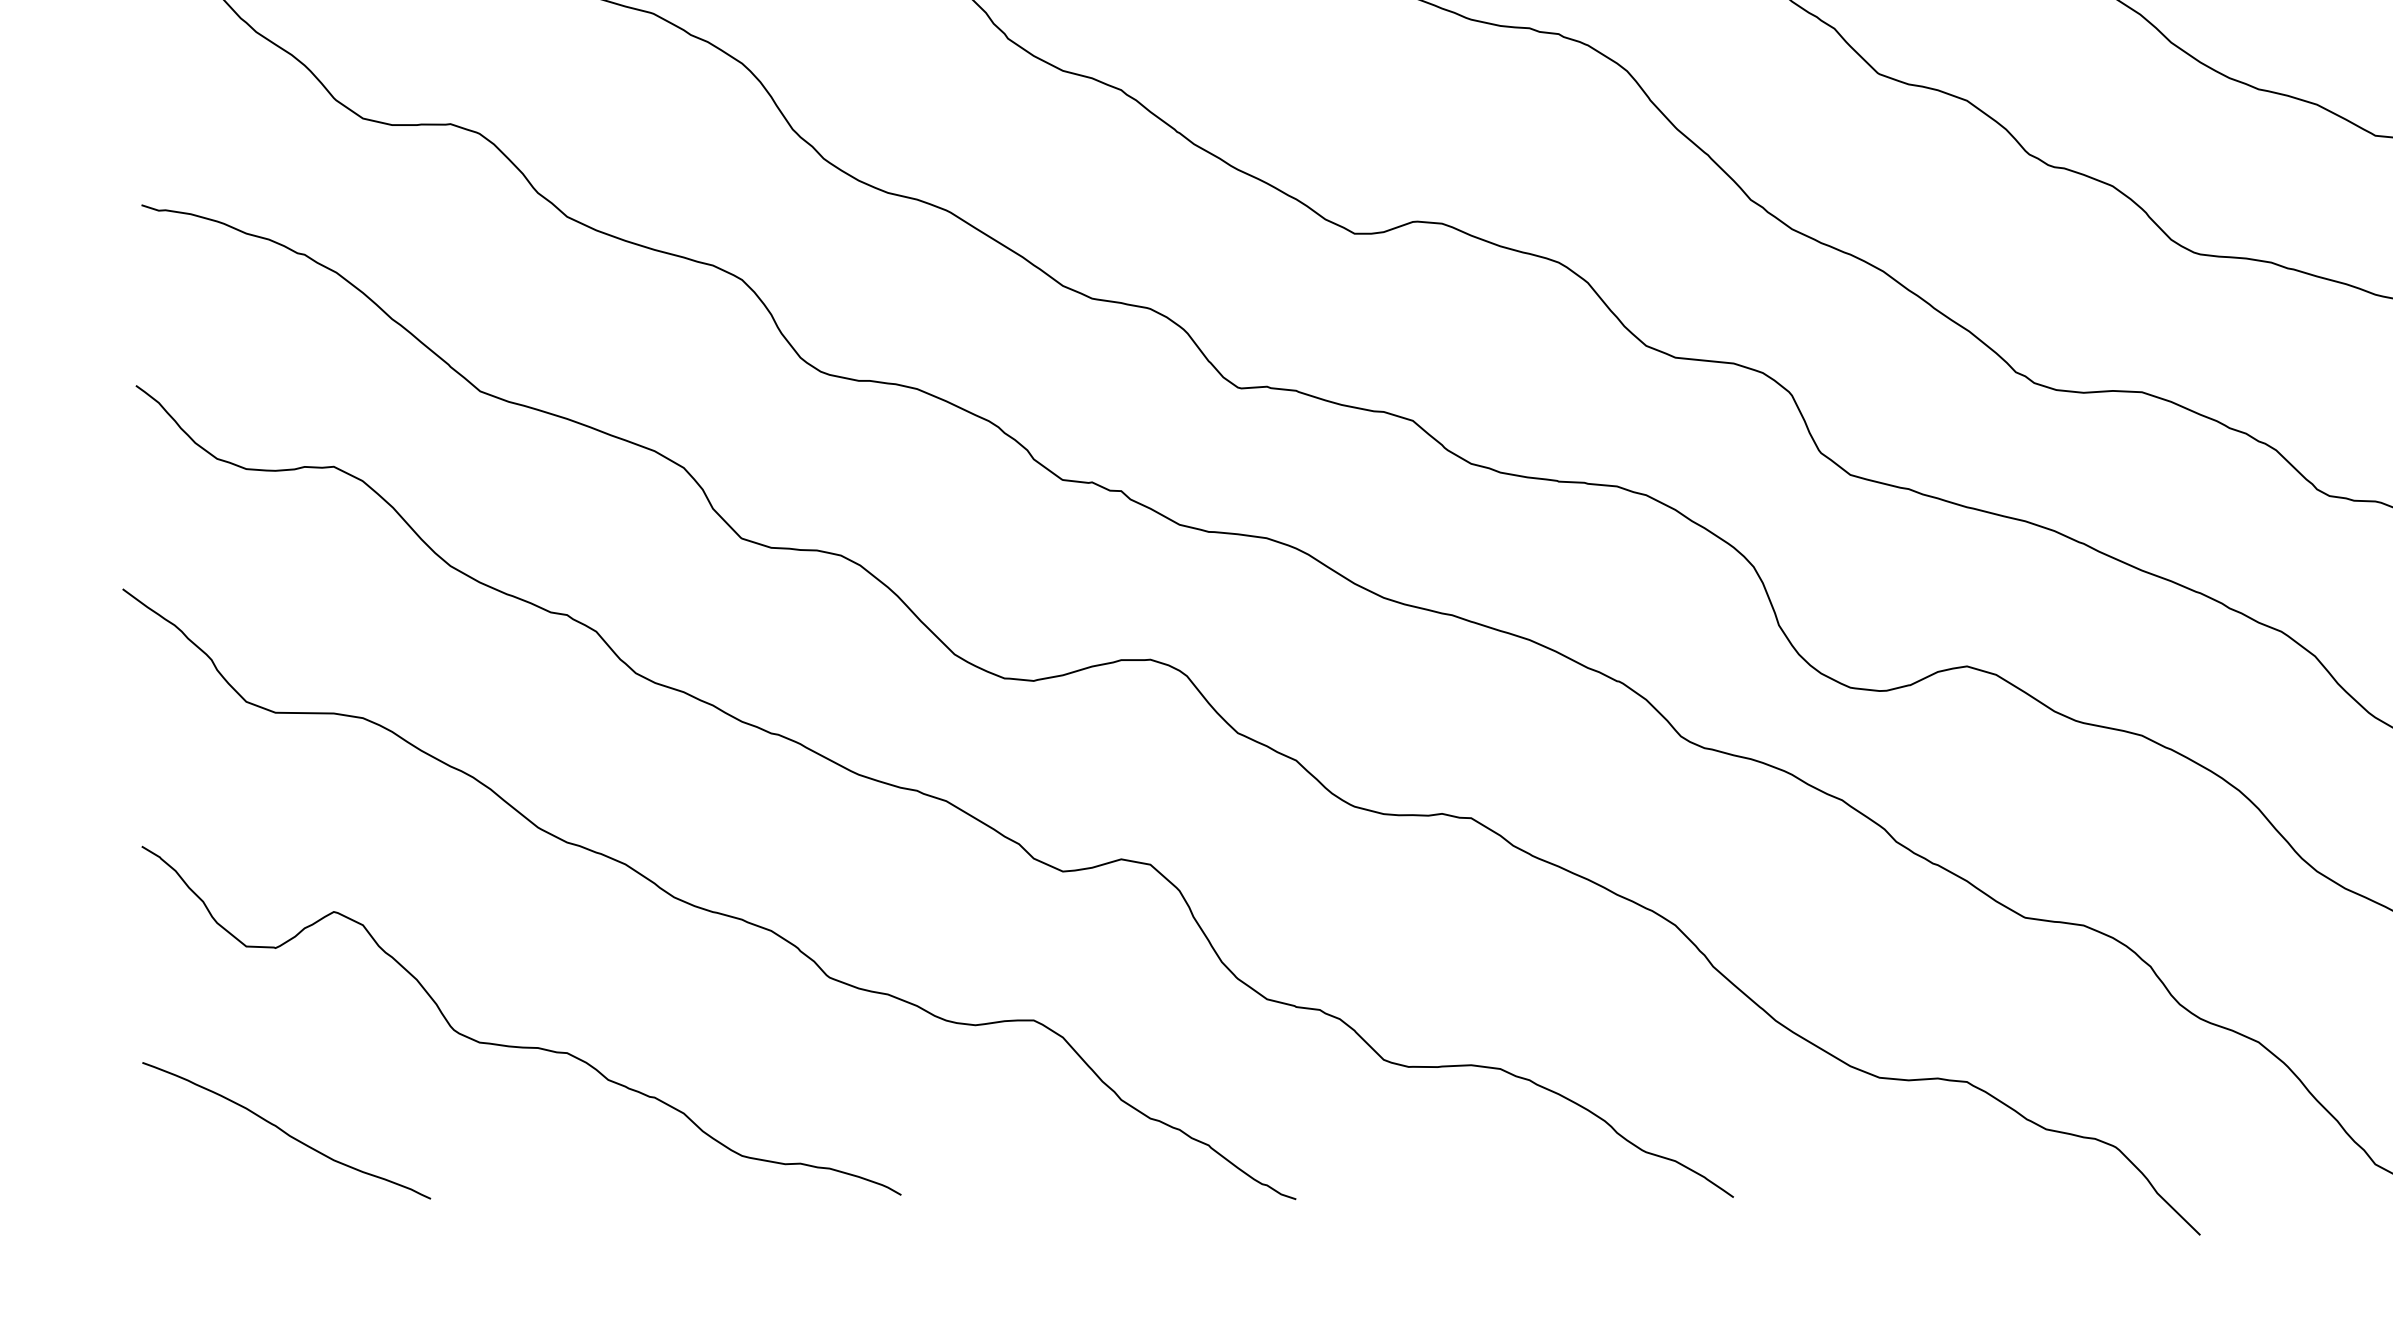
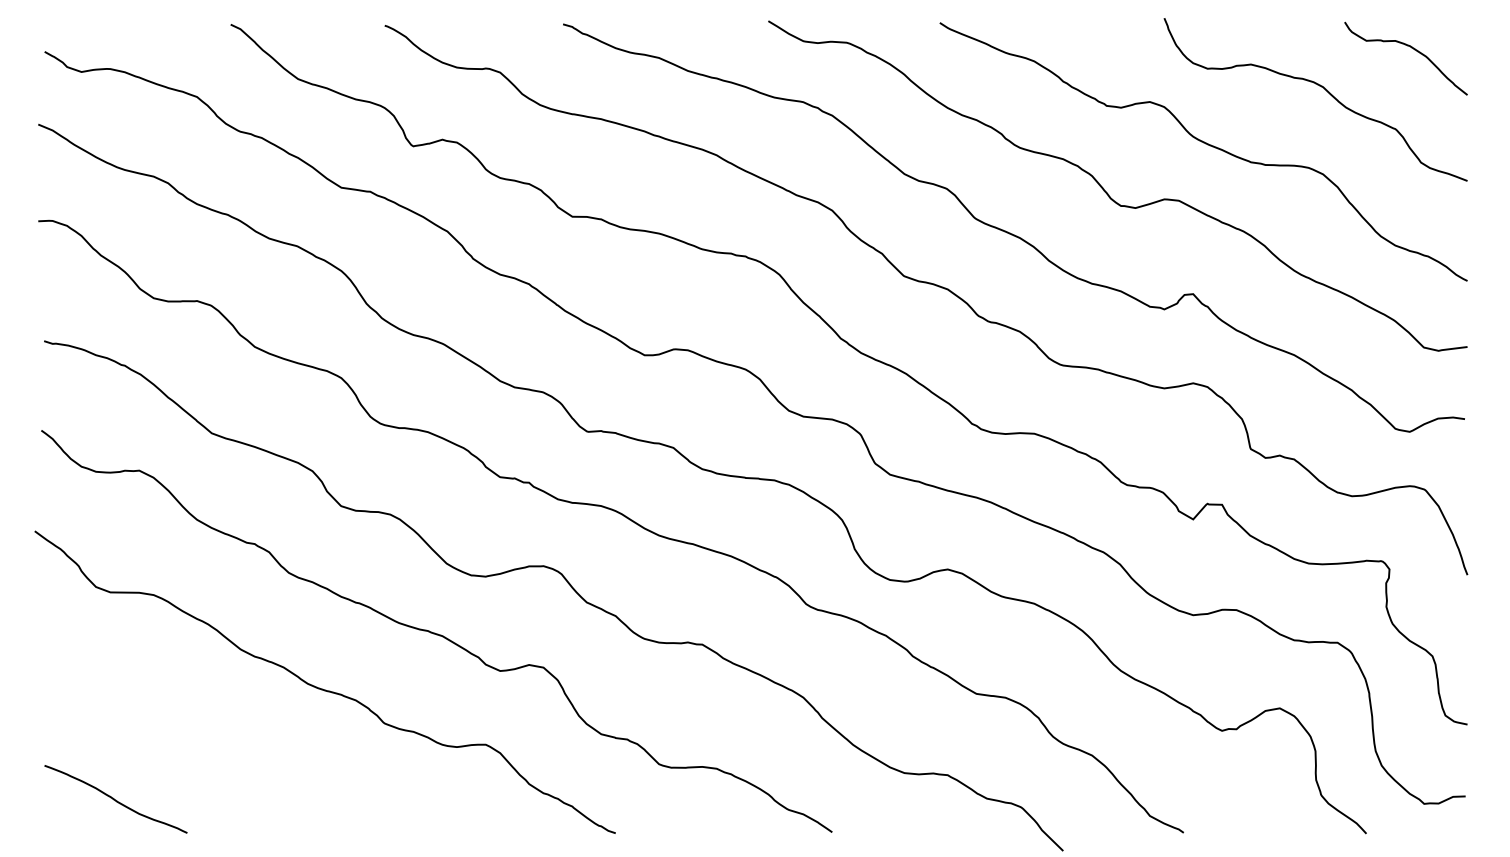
curve: (513, 1044) -> (228, 756), removed

